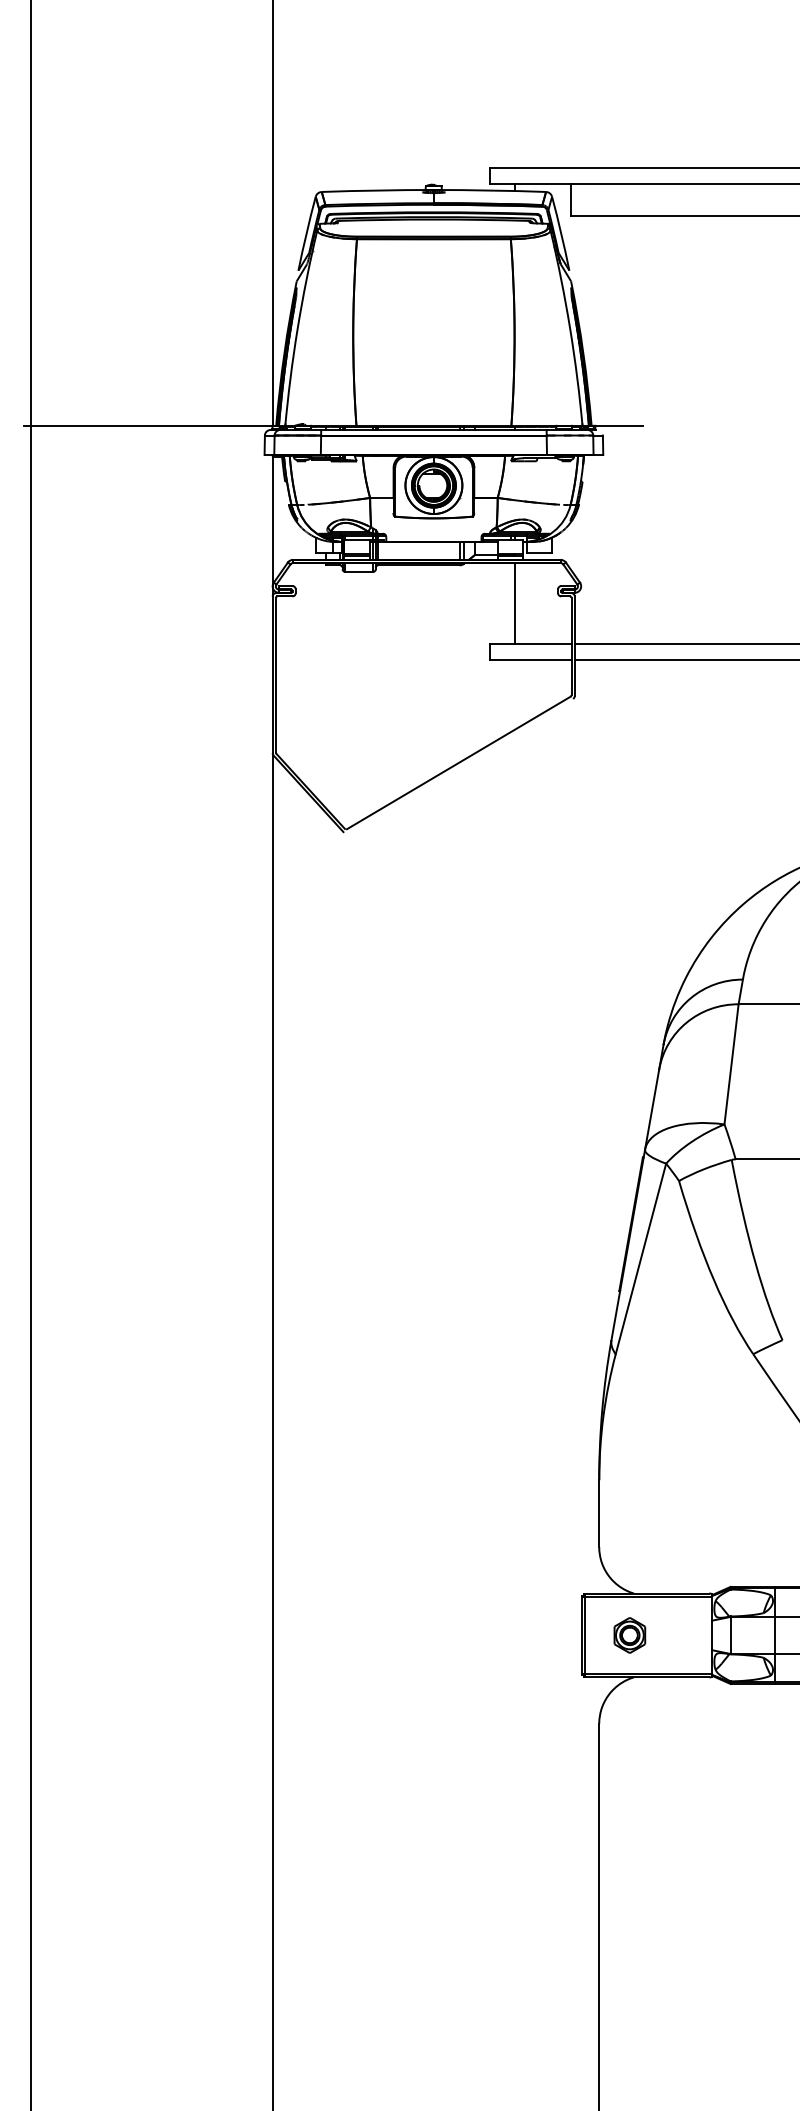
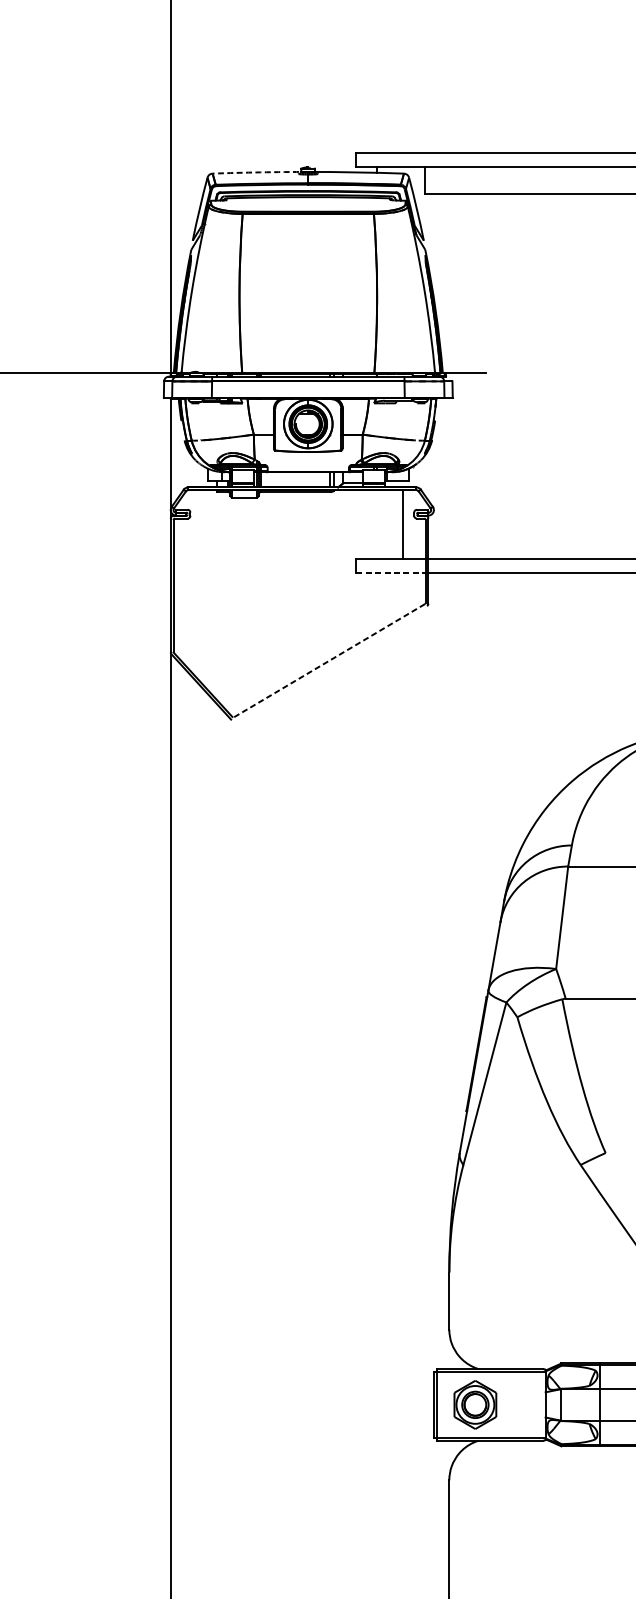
arc: (377, 190) -> (260, 172), solid -> dashed
line: (514, 603) -> (402, 524), moved
line: (530, 659) -> (390, 572), solid -> dashed
line: (458, 763) -> (329, 661), solid -> dashed
part: (629, 1635) -> (475, 1404), size x1.6

